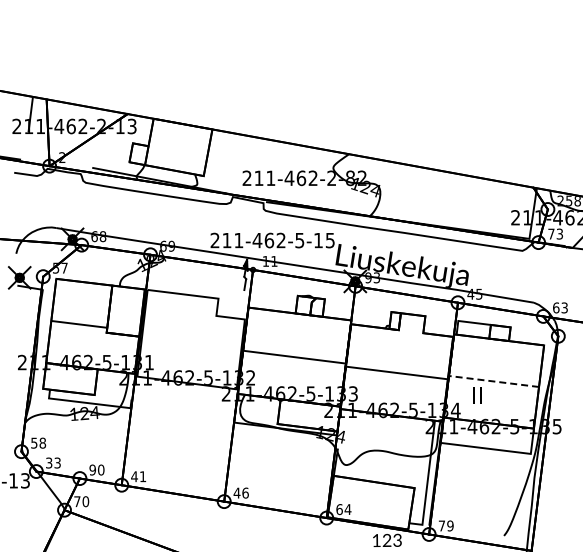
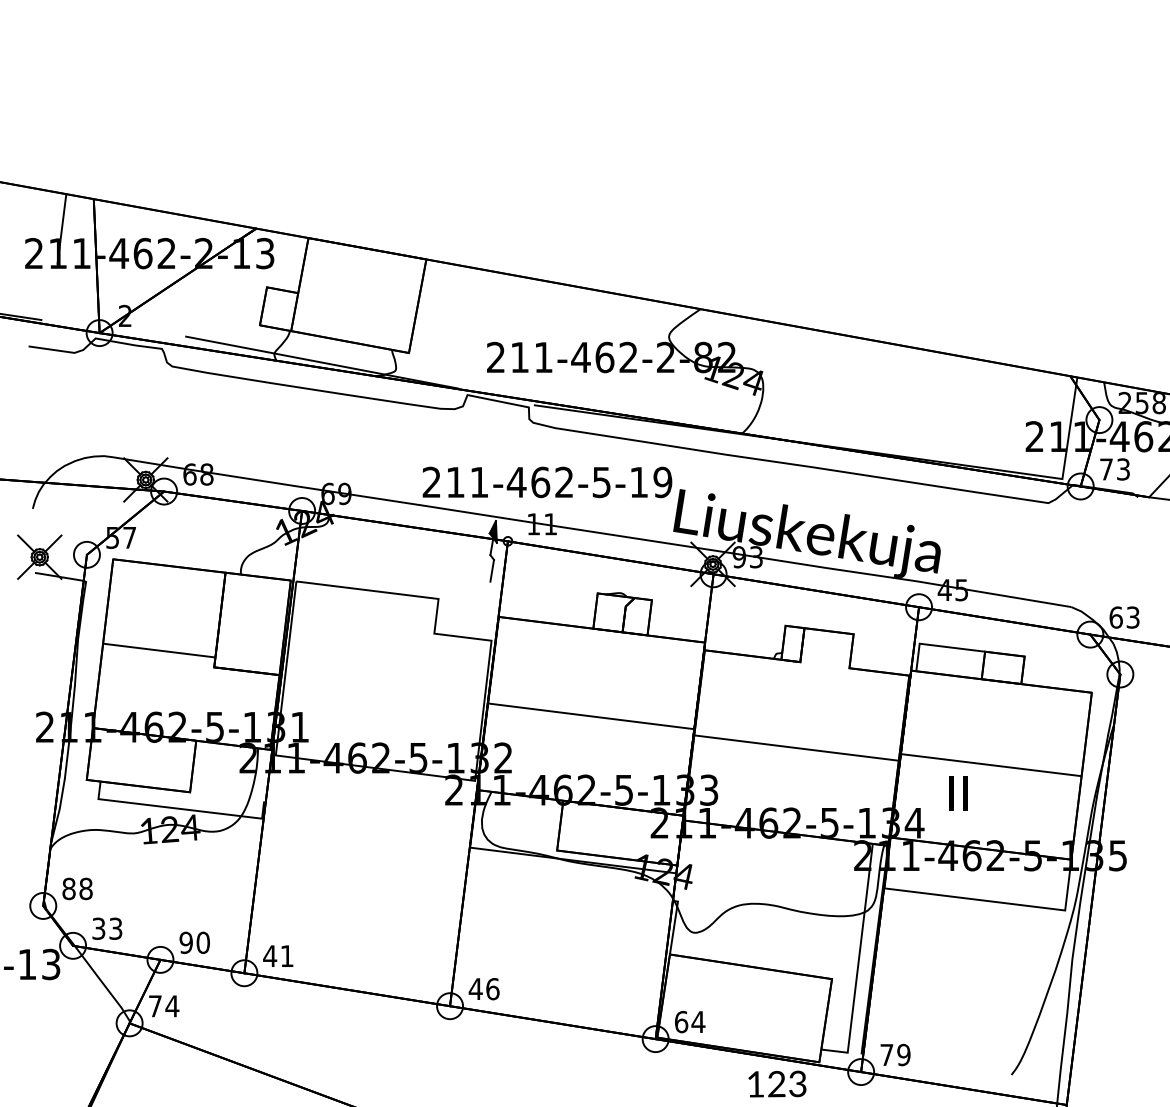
text: (329, 239) -> (661, 480), 211-462-5-15 -> 211-462-5-19
line: (493, 381) -> (990, 765), dashed -> solid
text: (34, 442) -> (69, 887), 58 -> 88
text: (85, 501) -> (171, 1005), 70 -> 74

